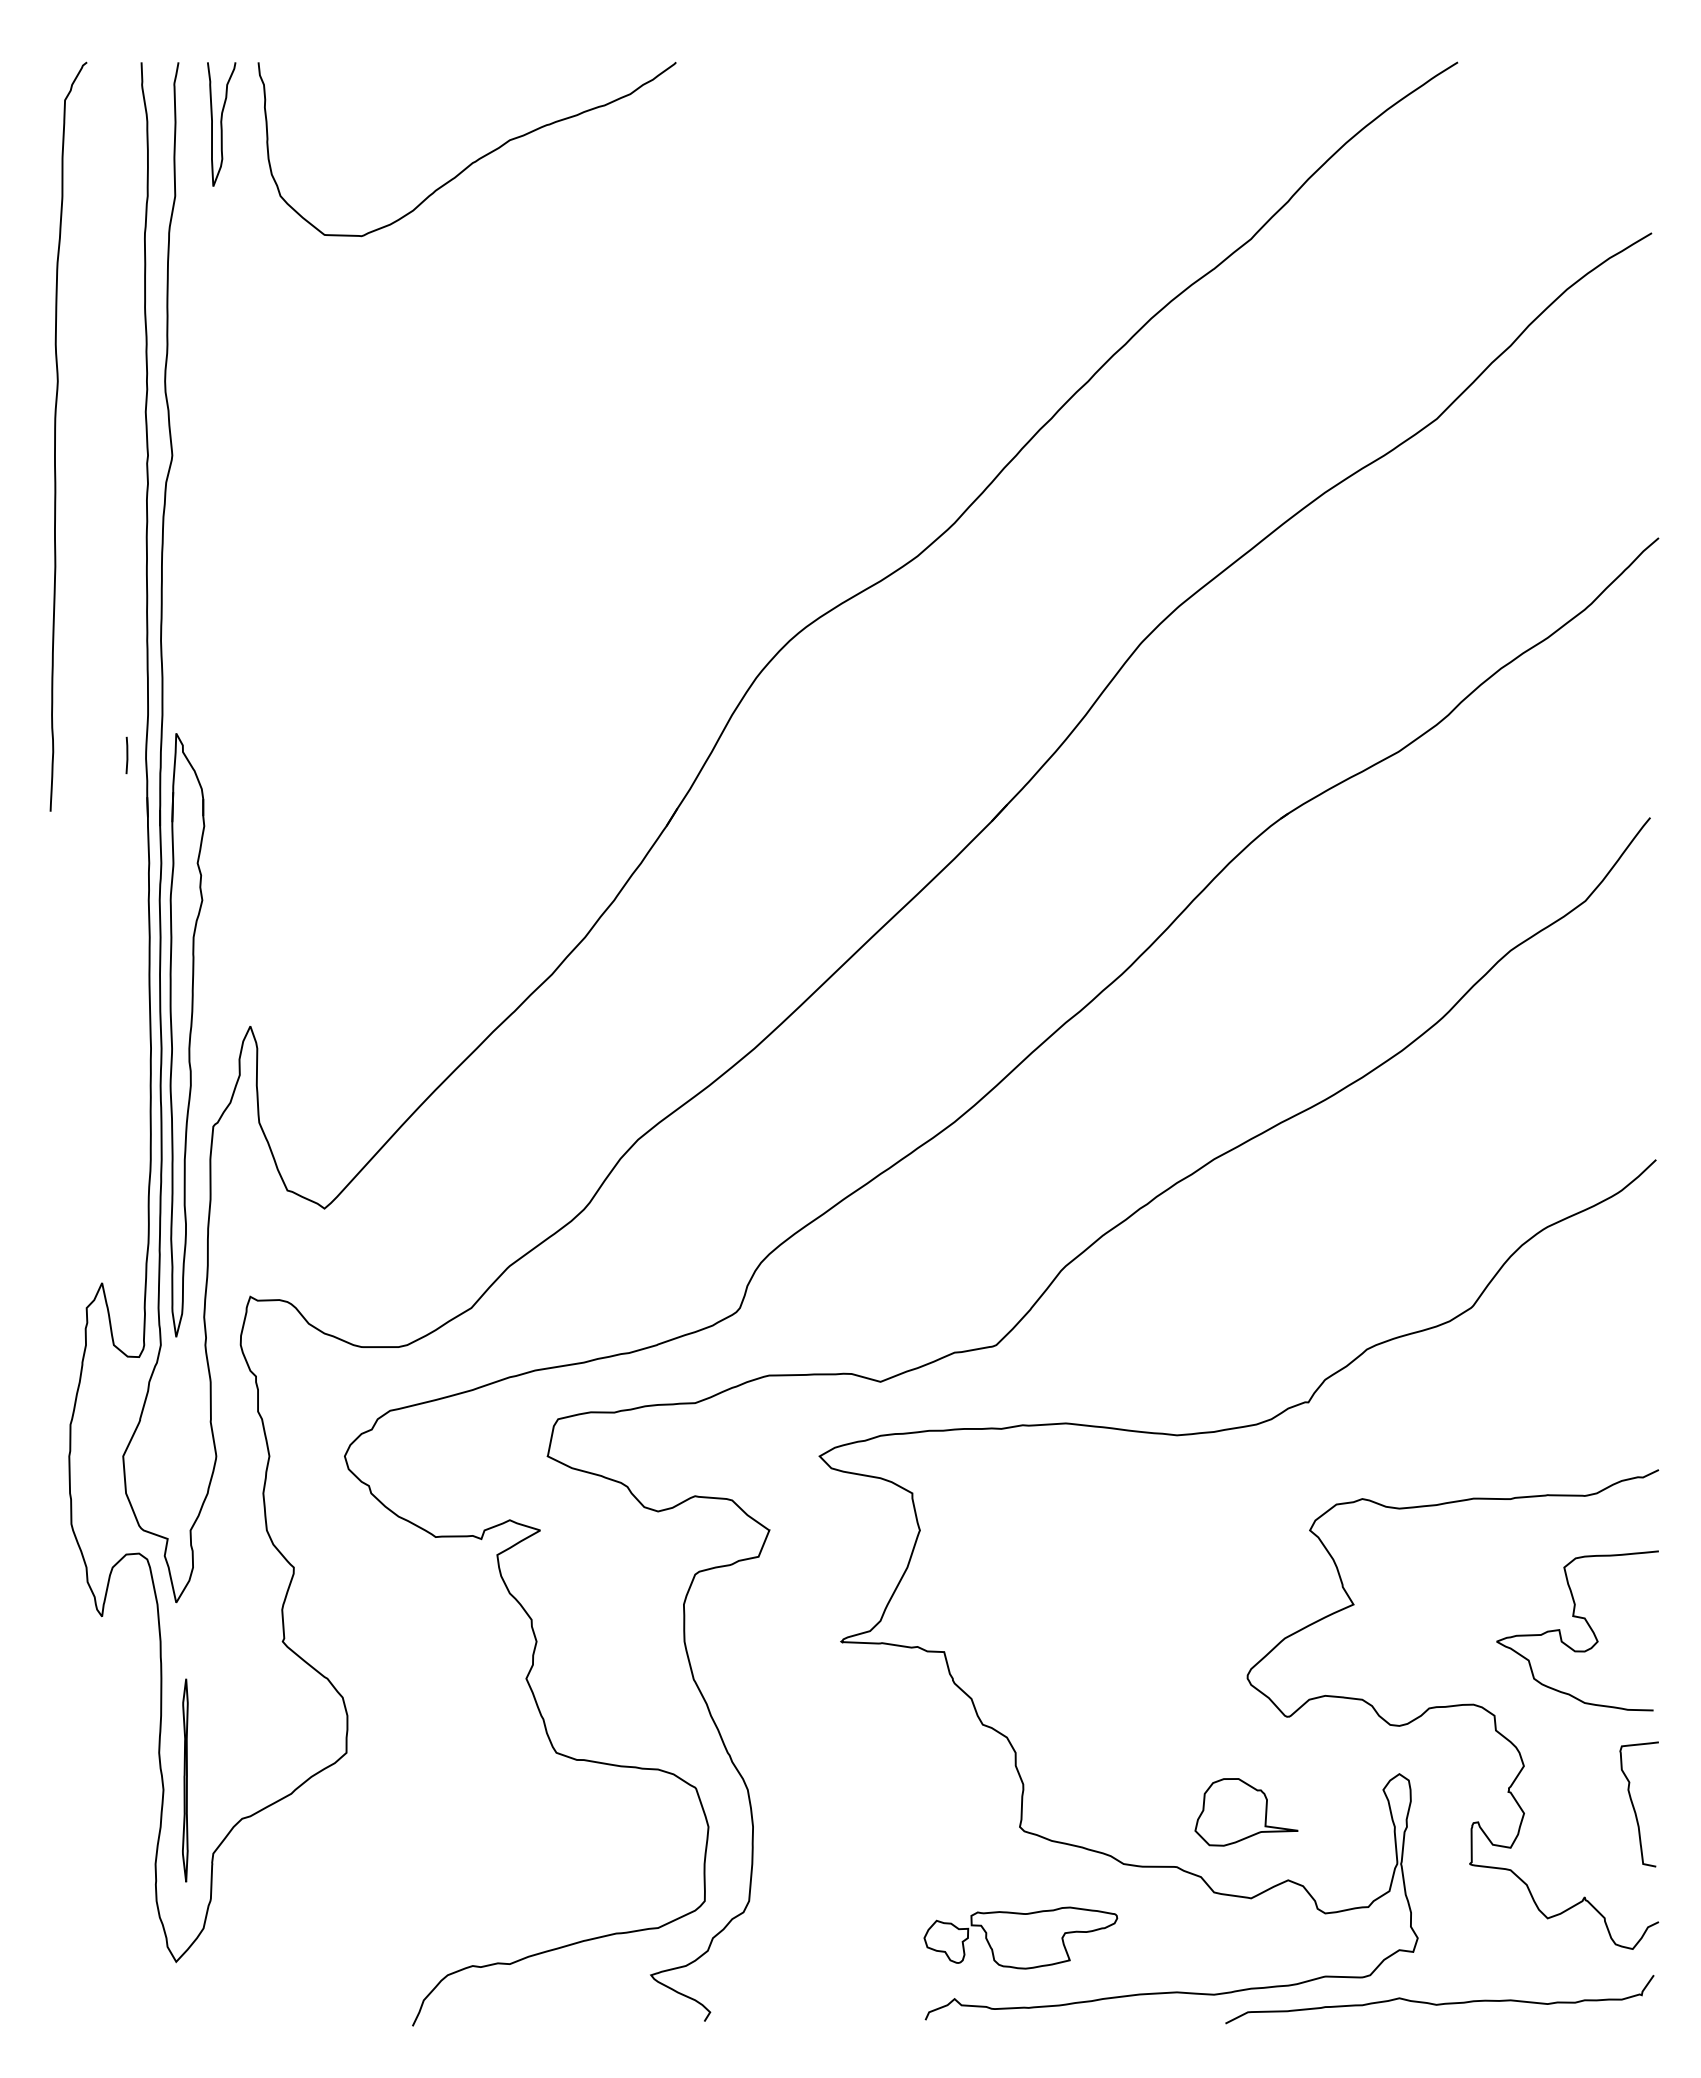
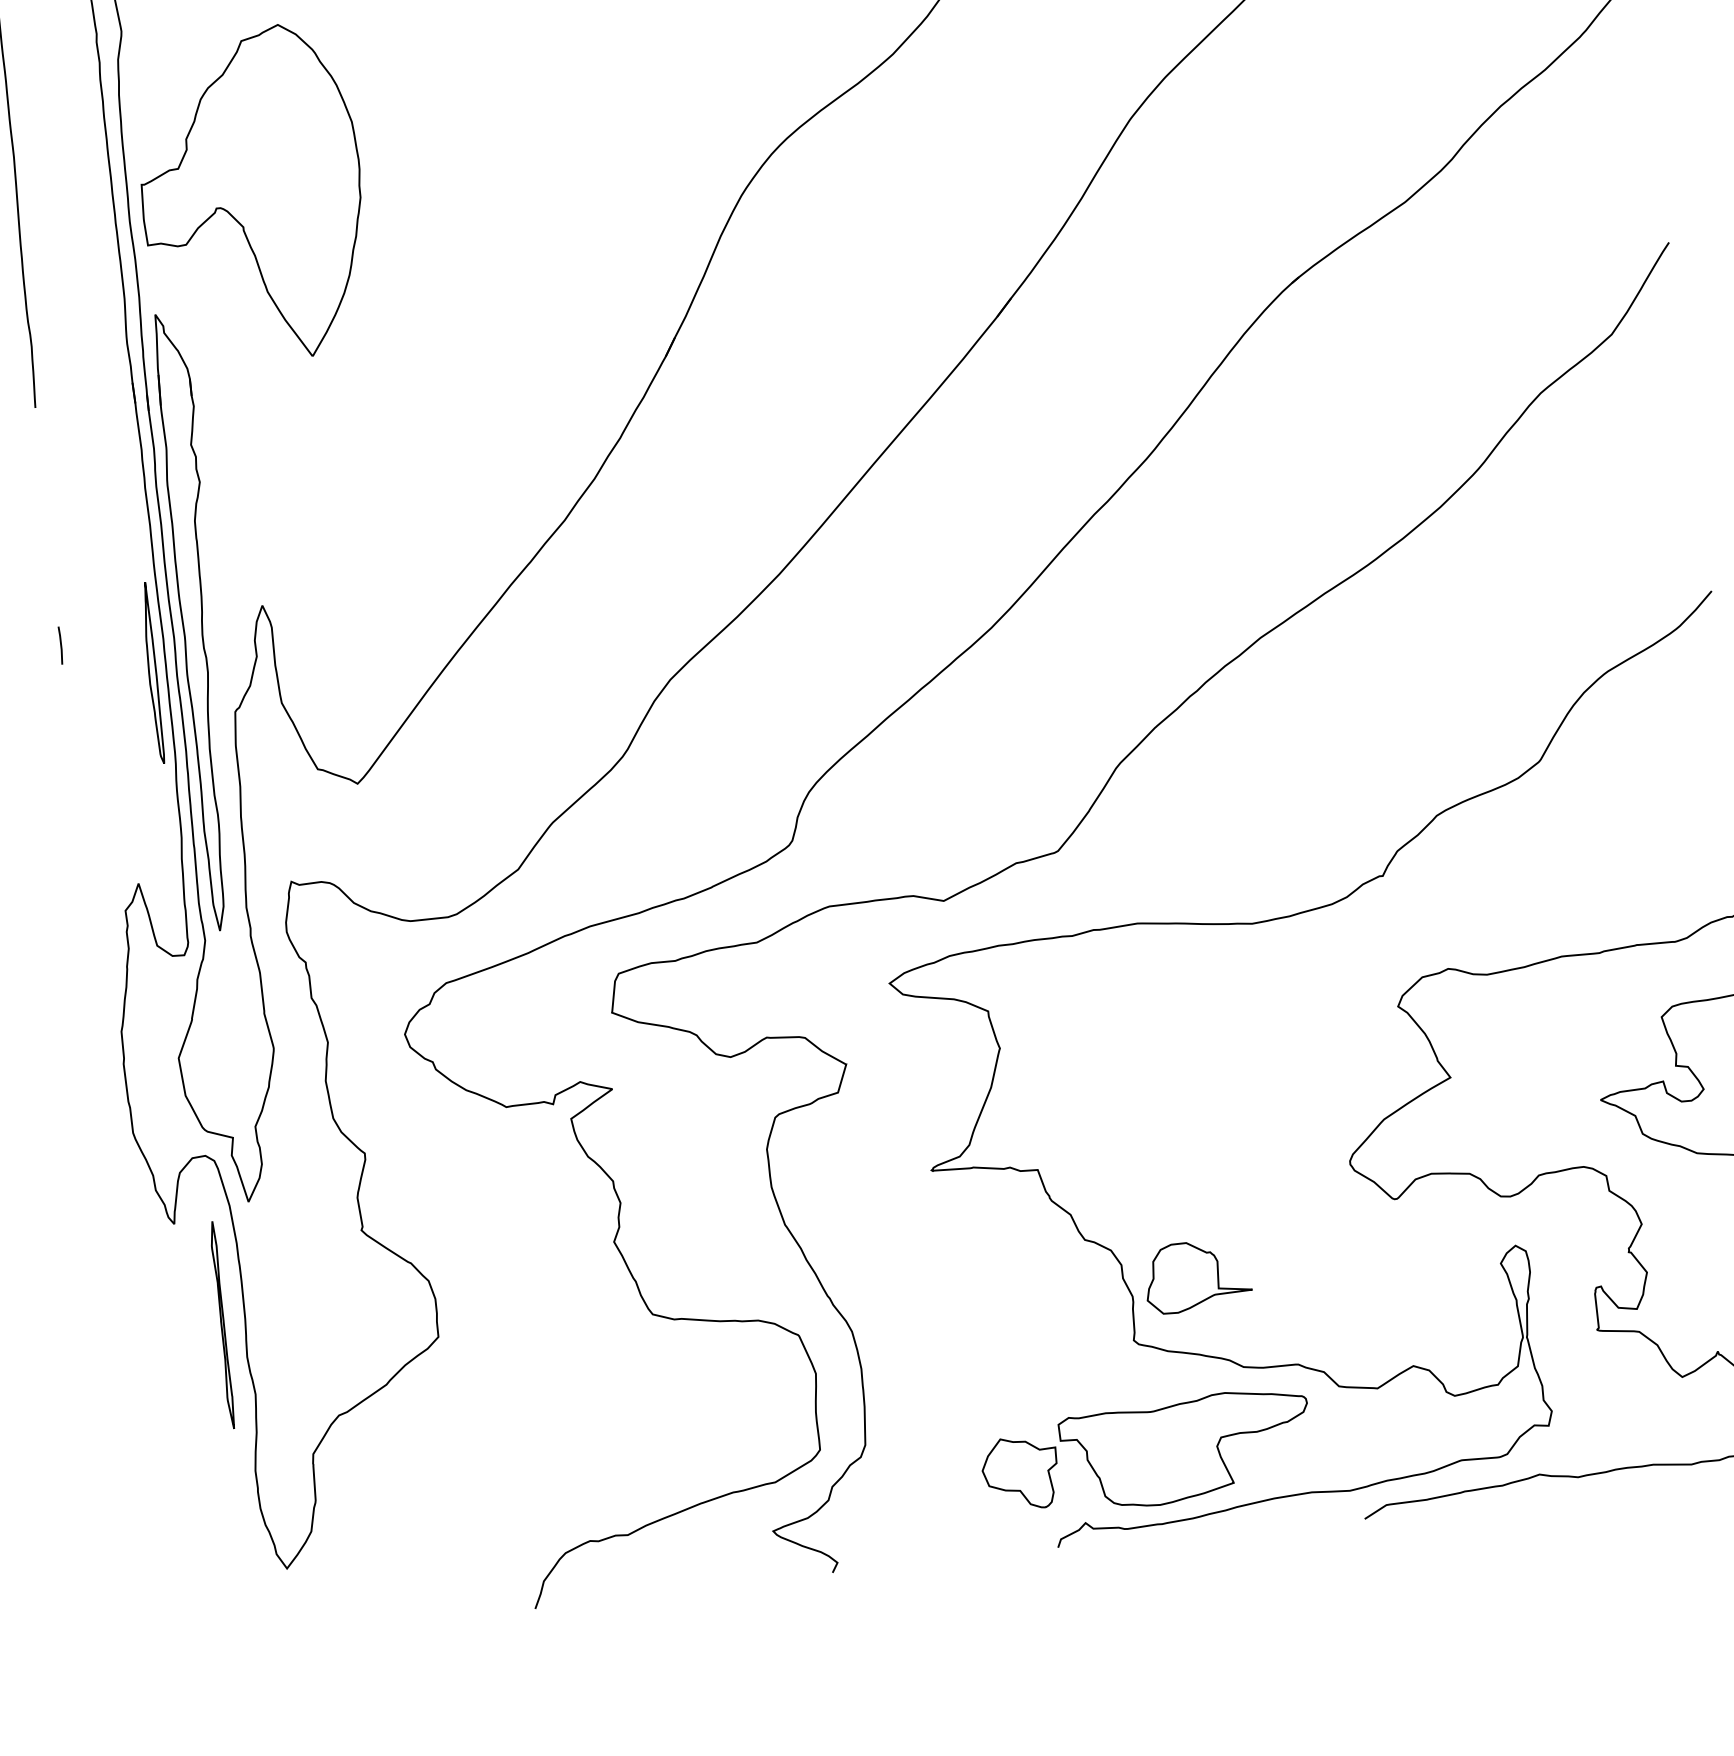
part: (281, 627) -> (251, 195), added
line: (126, 755) -> (60, 645), moved
part: (136, 1080) -> (151, 673), added
part: (185, 1780) -> (222, 1325), moved
part: (1246, 1812) -> (1197, 1276), moved
part: (1020, 1937) -> (1146, 1453), size x1.67

